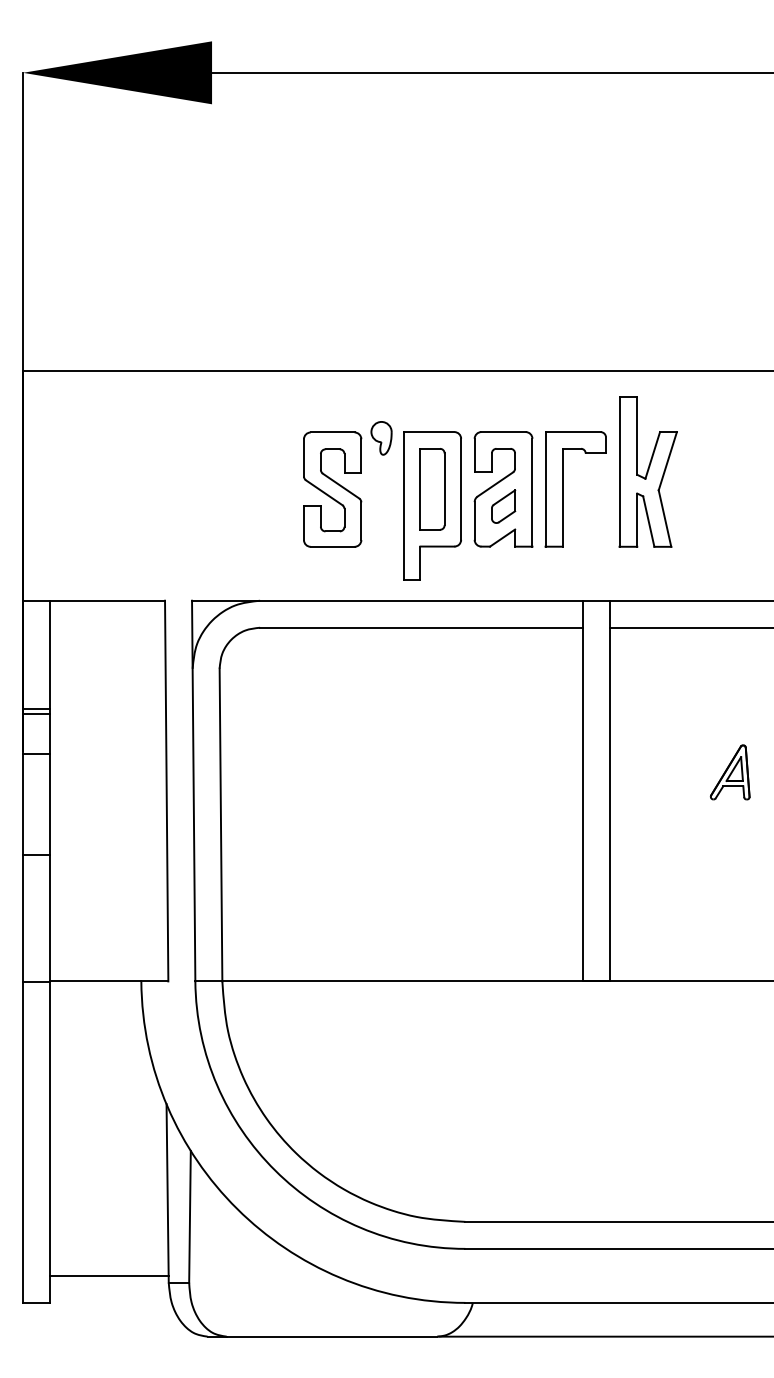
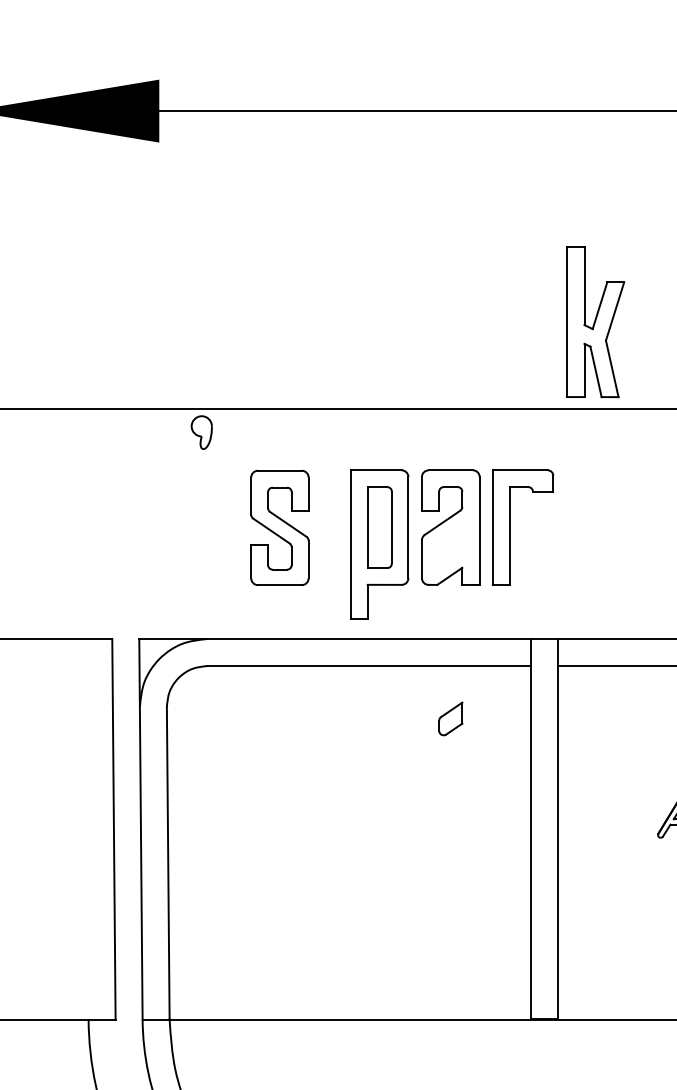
part: (381, 438) -> (201, 432), moved
part: (647, 471) -> (594, 321), moved
part: (503, 506) -> (450, 718), moved

